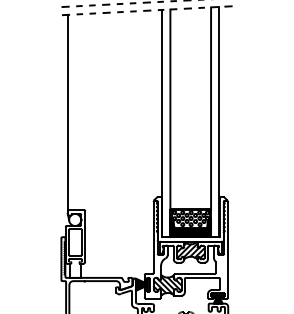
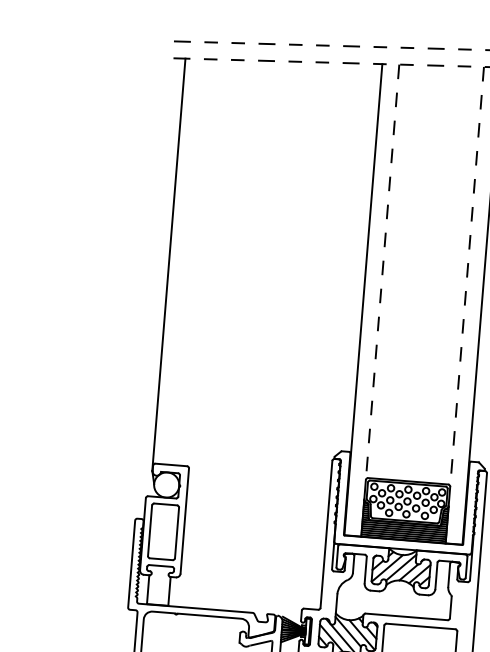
line: (211, 109) -> (467, 278), solid -> dashed
line: (170, 110) -> (382, 274), solid -> dashed

